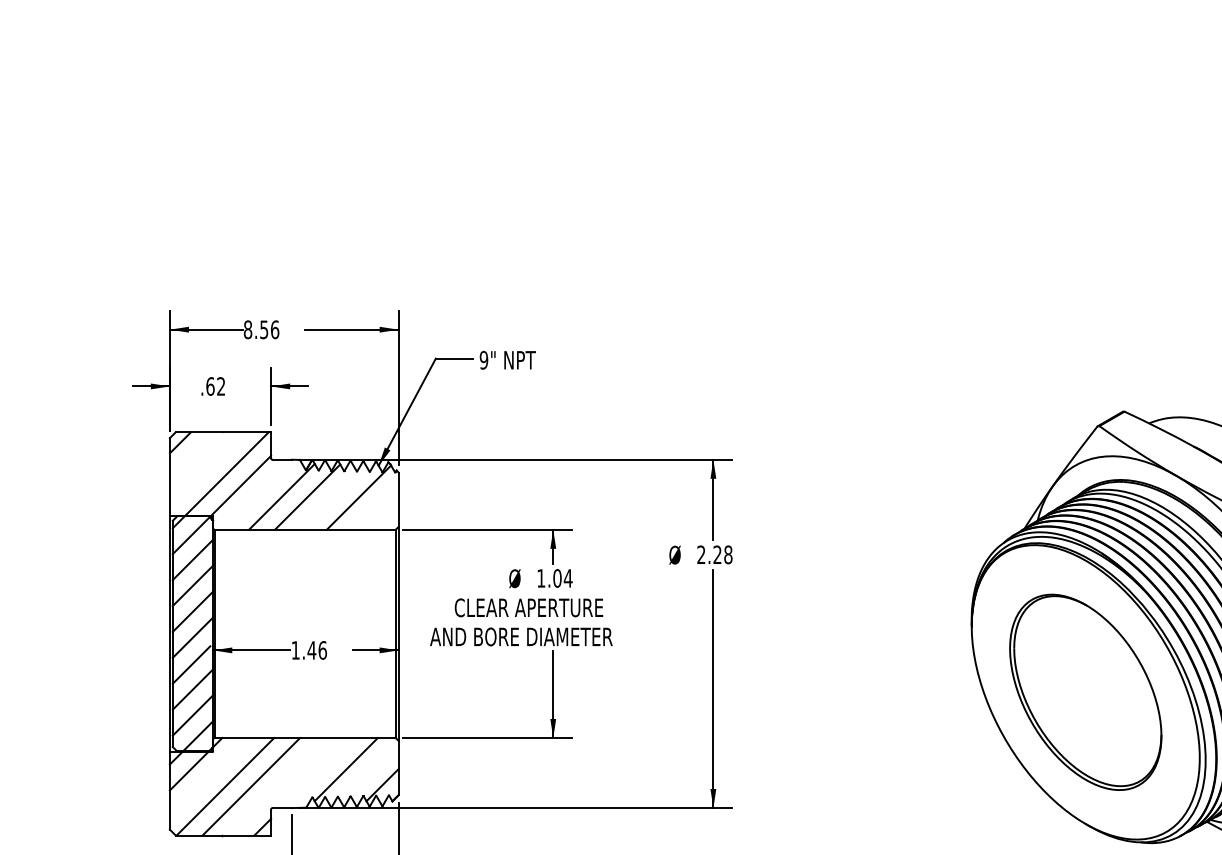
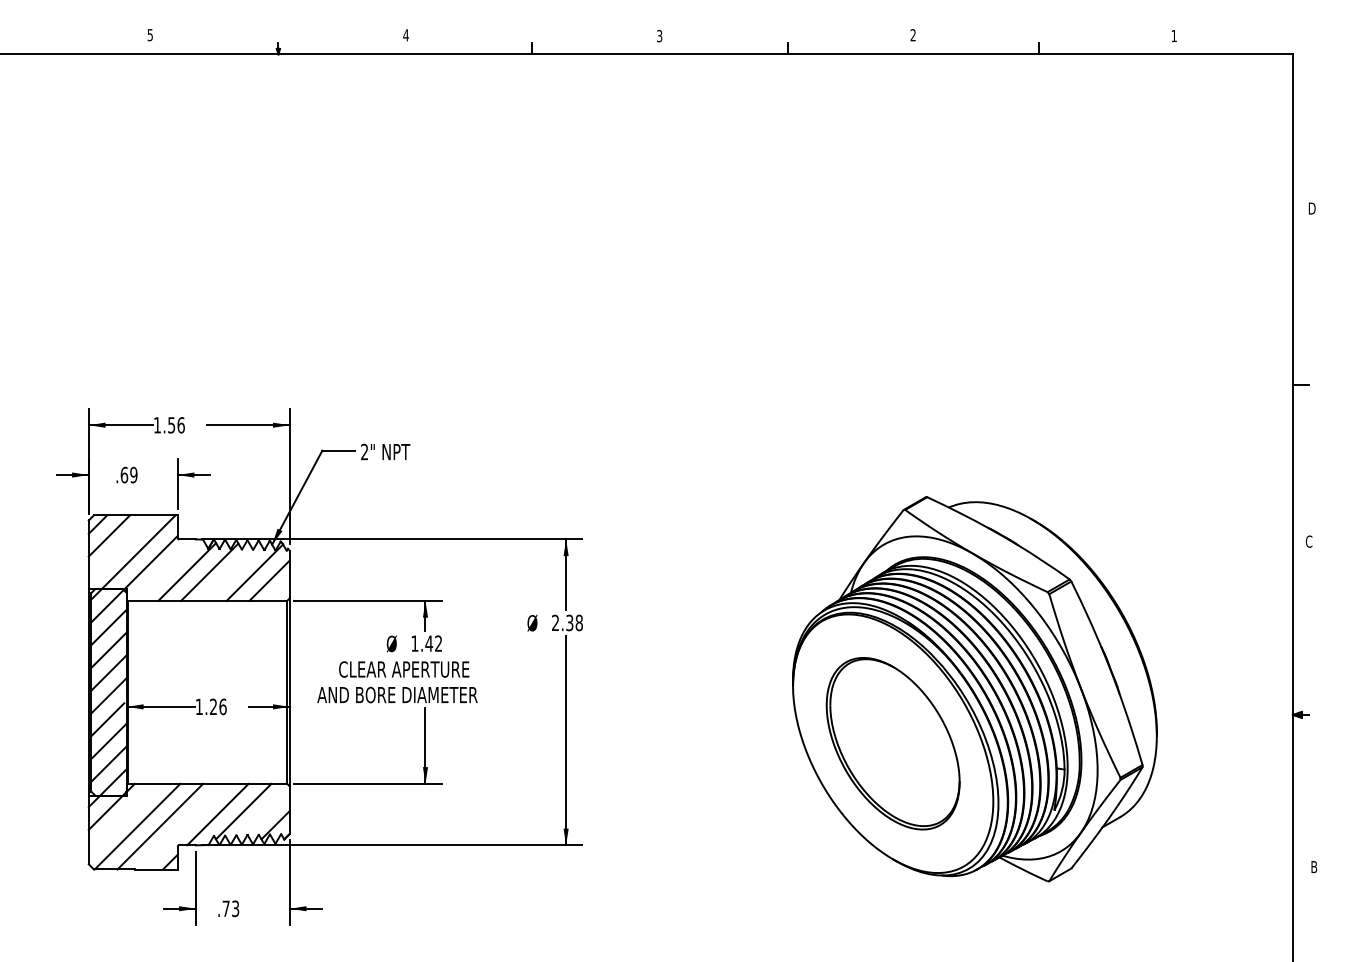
text: (248, 330) -> (157, 425), 8.56 -> 1.56
text: (483, 359) -> (364, 451), 9" -> 2"
text: (220, 386) -> (133, 475), .62 -> .69
line: (193, 455) -> (109, 535), added
line: (375, 506) -> (269, 580), added
text: (717, 555) -> (569, 623), 2.28 -> 2.38
text: (562, 578) -> (433, 643), 1.04 -> 1.42
text: (311, 649) -> (213, 706), 1.46 -> 1.26
line: (316, 772) -> (217, 814), added

